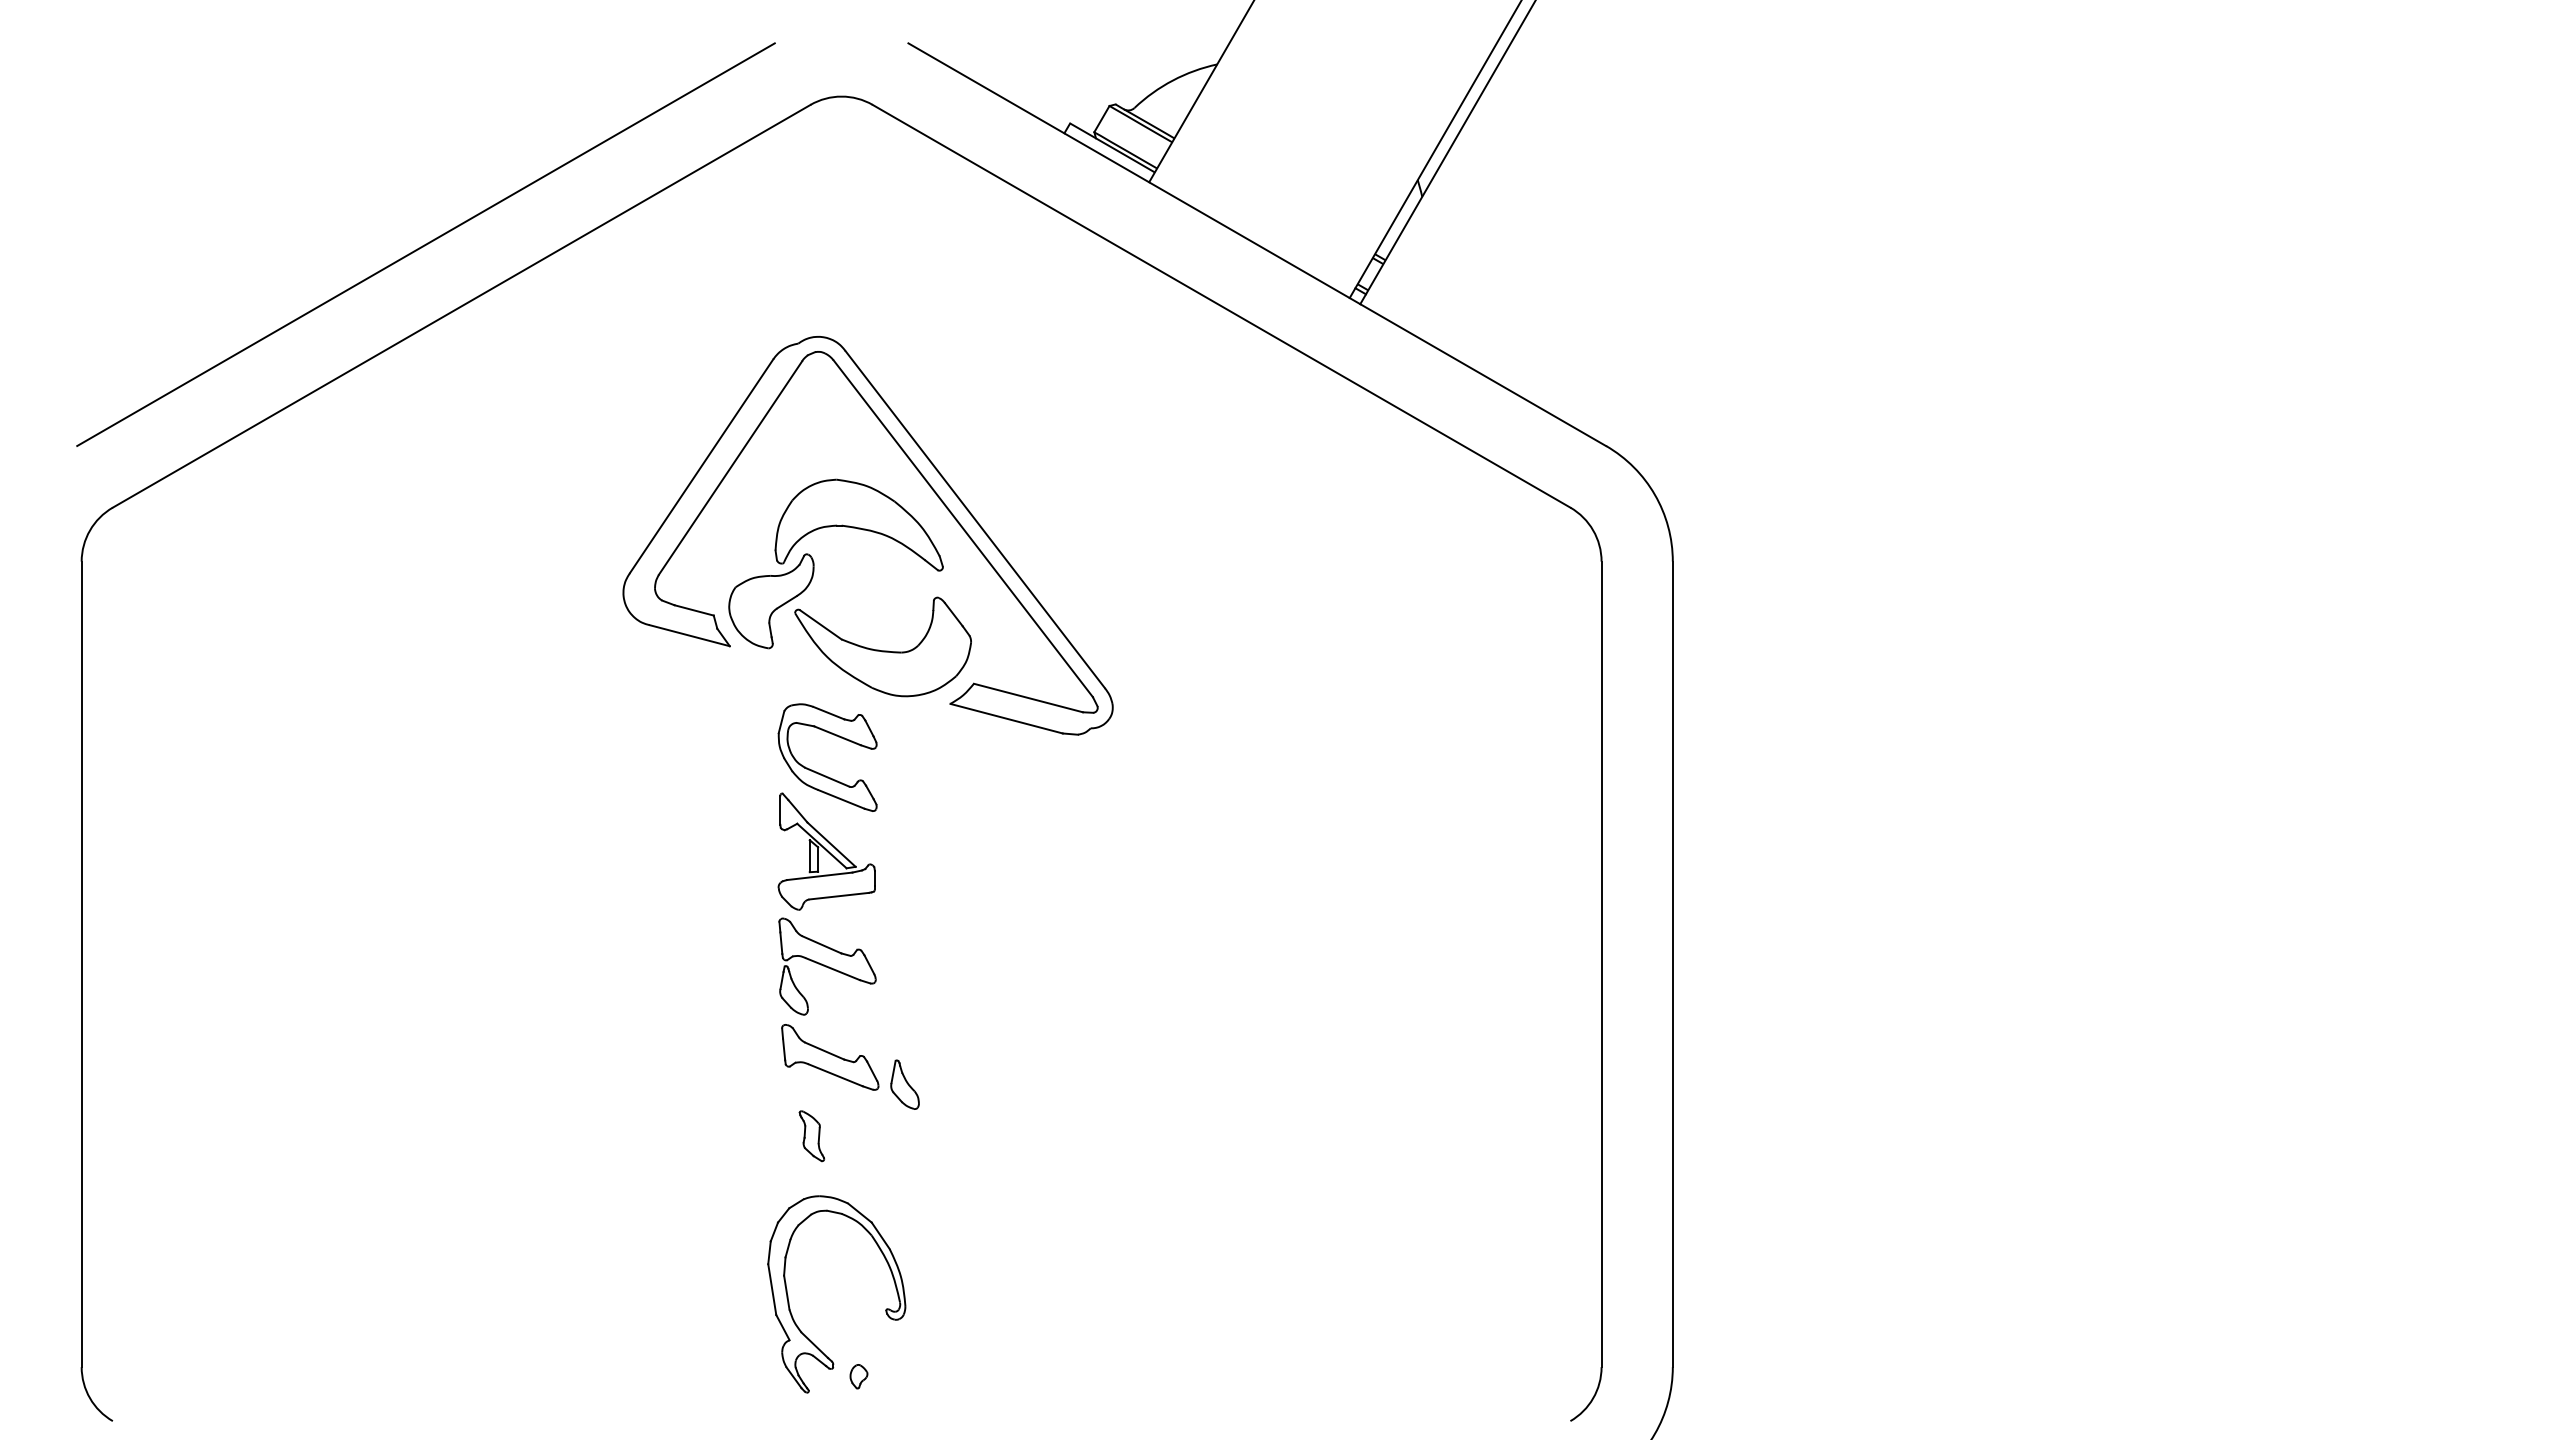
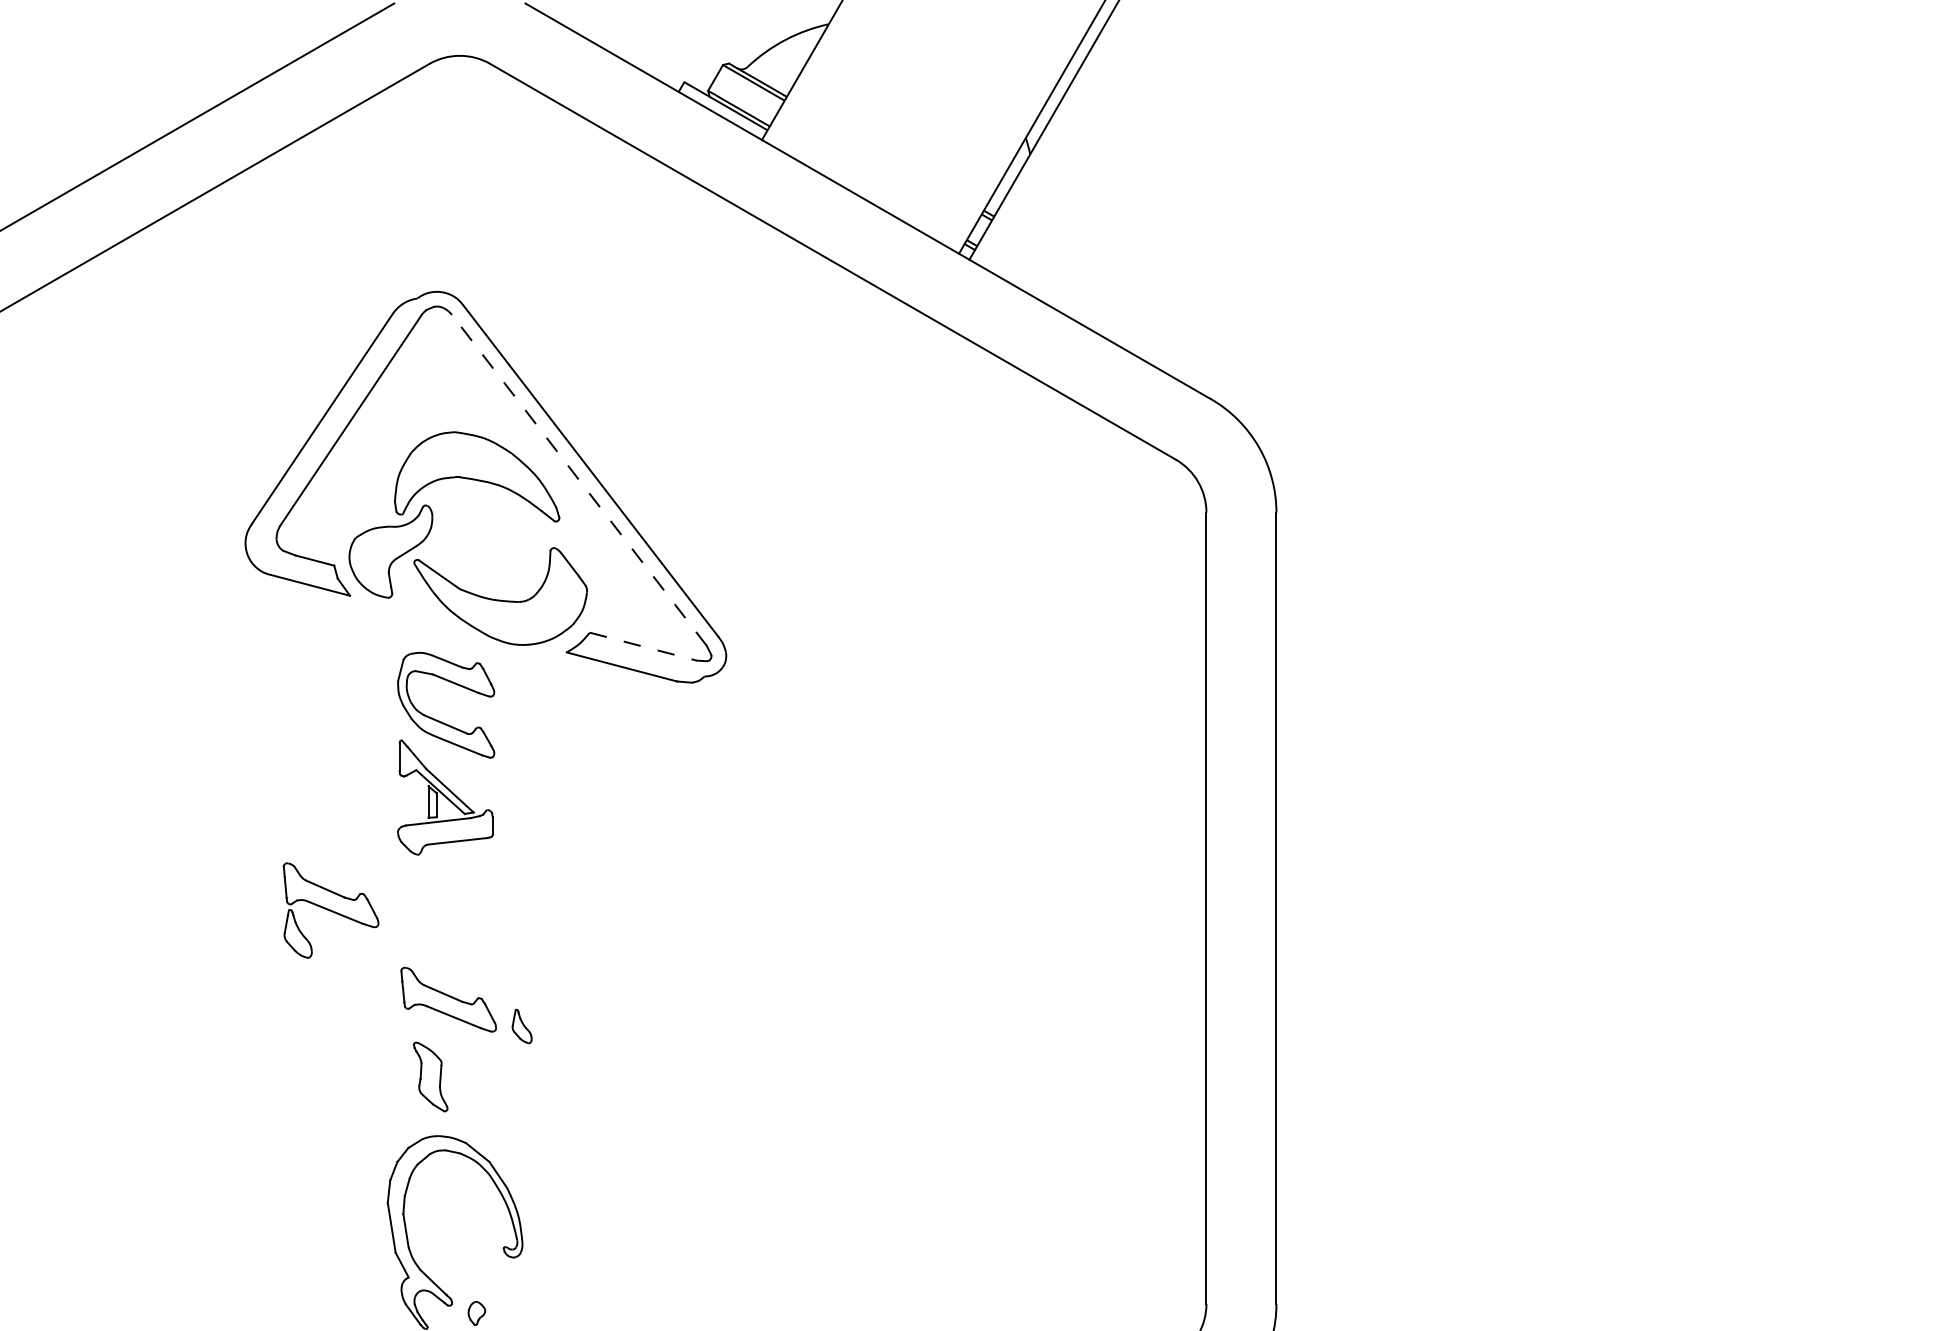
line: (963, 528) -> (579, 480), solid -> dashed
line: (1028, 698) -> (643, 647), solid -> dashed
part: (827, 966) -> (331, 910), moved
part: (904, 1084) -> (521, 1026), size x0.7
part: (811, 1136) -> (430, 1077), size x1.4

